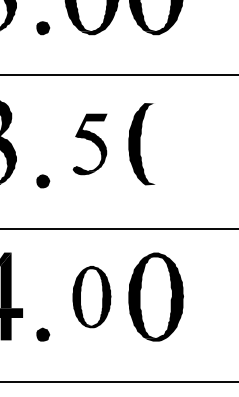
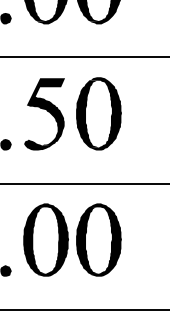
fill: (164, 143) -> (105, 113), added
part: (89, 144) -> (44, 114), size x1.43
part: (91, 296) -> (45, 239), size x1.43

